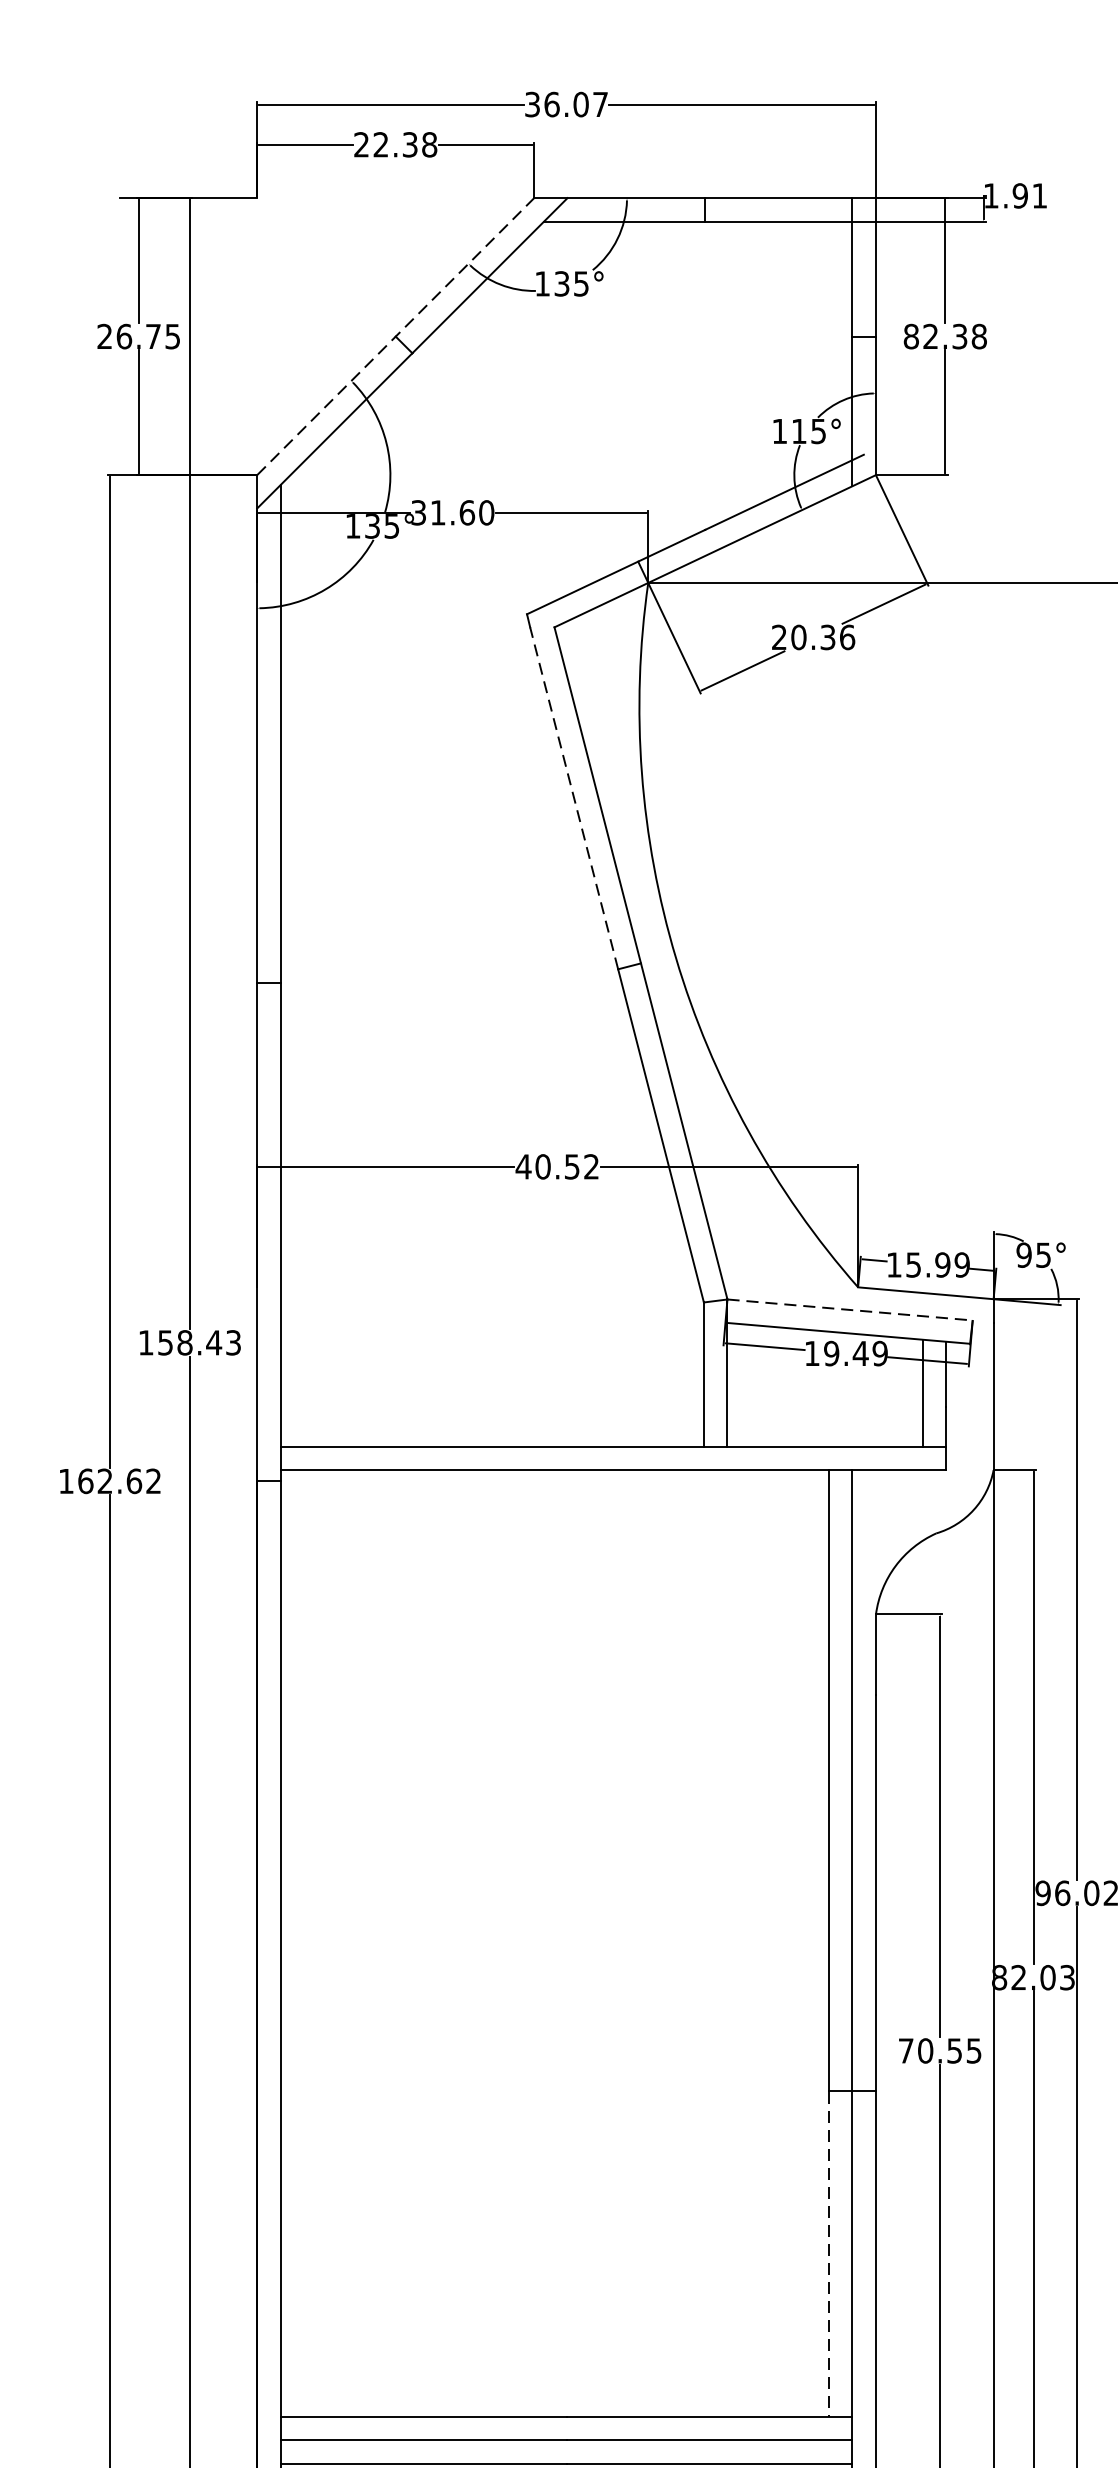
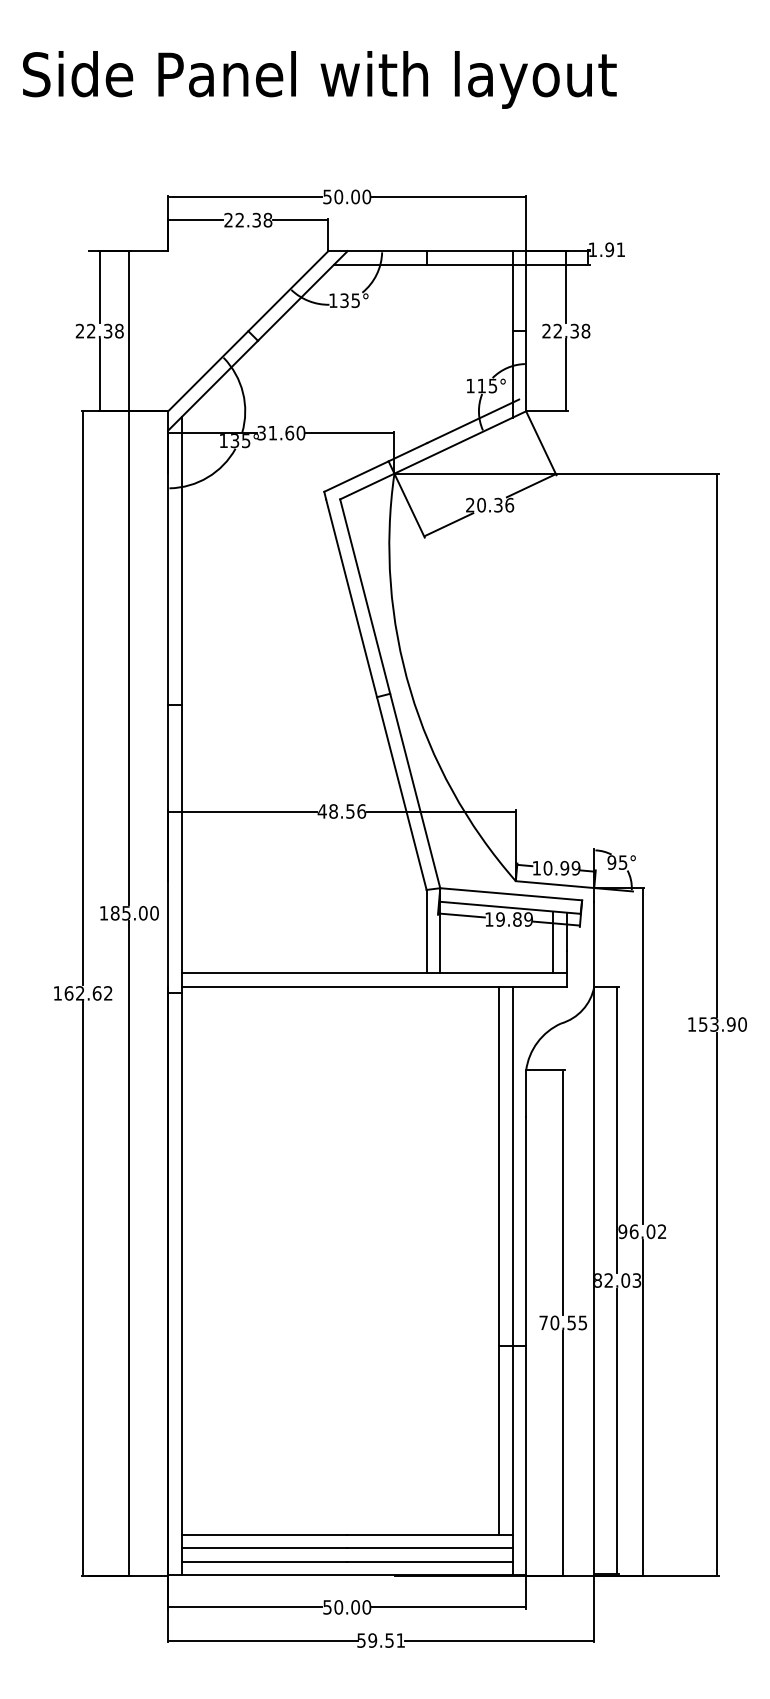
text: (567, 103) -> (347, 196), 36.07 -> 50.00
text: (148, 335) -> (105, 330), 26.75 -> 22.38
line: (395, 335) -> (248, 330), dashed -> solid
text: (911, 335) -> (546, 330), 82.38 -> 22.38
line: (574, 796) -> (351, 597), dashed -> solid
text: (567, 1166) -> (347, 811), 40.52 -> 48.56
text: (912, 1265) -> (547, 868), 15.99 -> 10.99
line: (850, 1310) -> (511, 894), dashed -> solid
text: (198, 1341) -> (134, 912), 158.43 -> 185.00
text: (859, 1353) -> (516, 919), 19.49 -> 19.89
line: (828, 2254) -> (498, 1440), dashed -> solid

